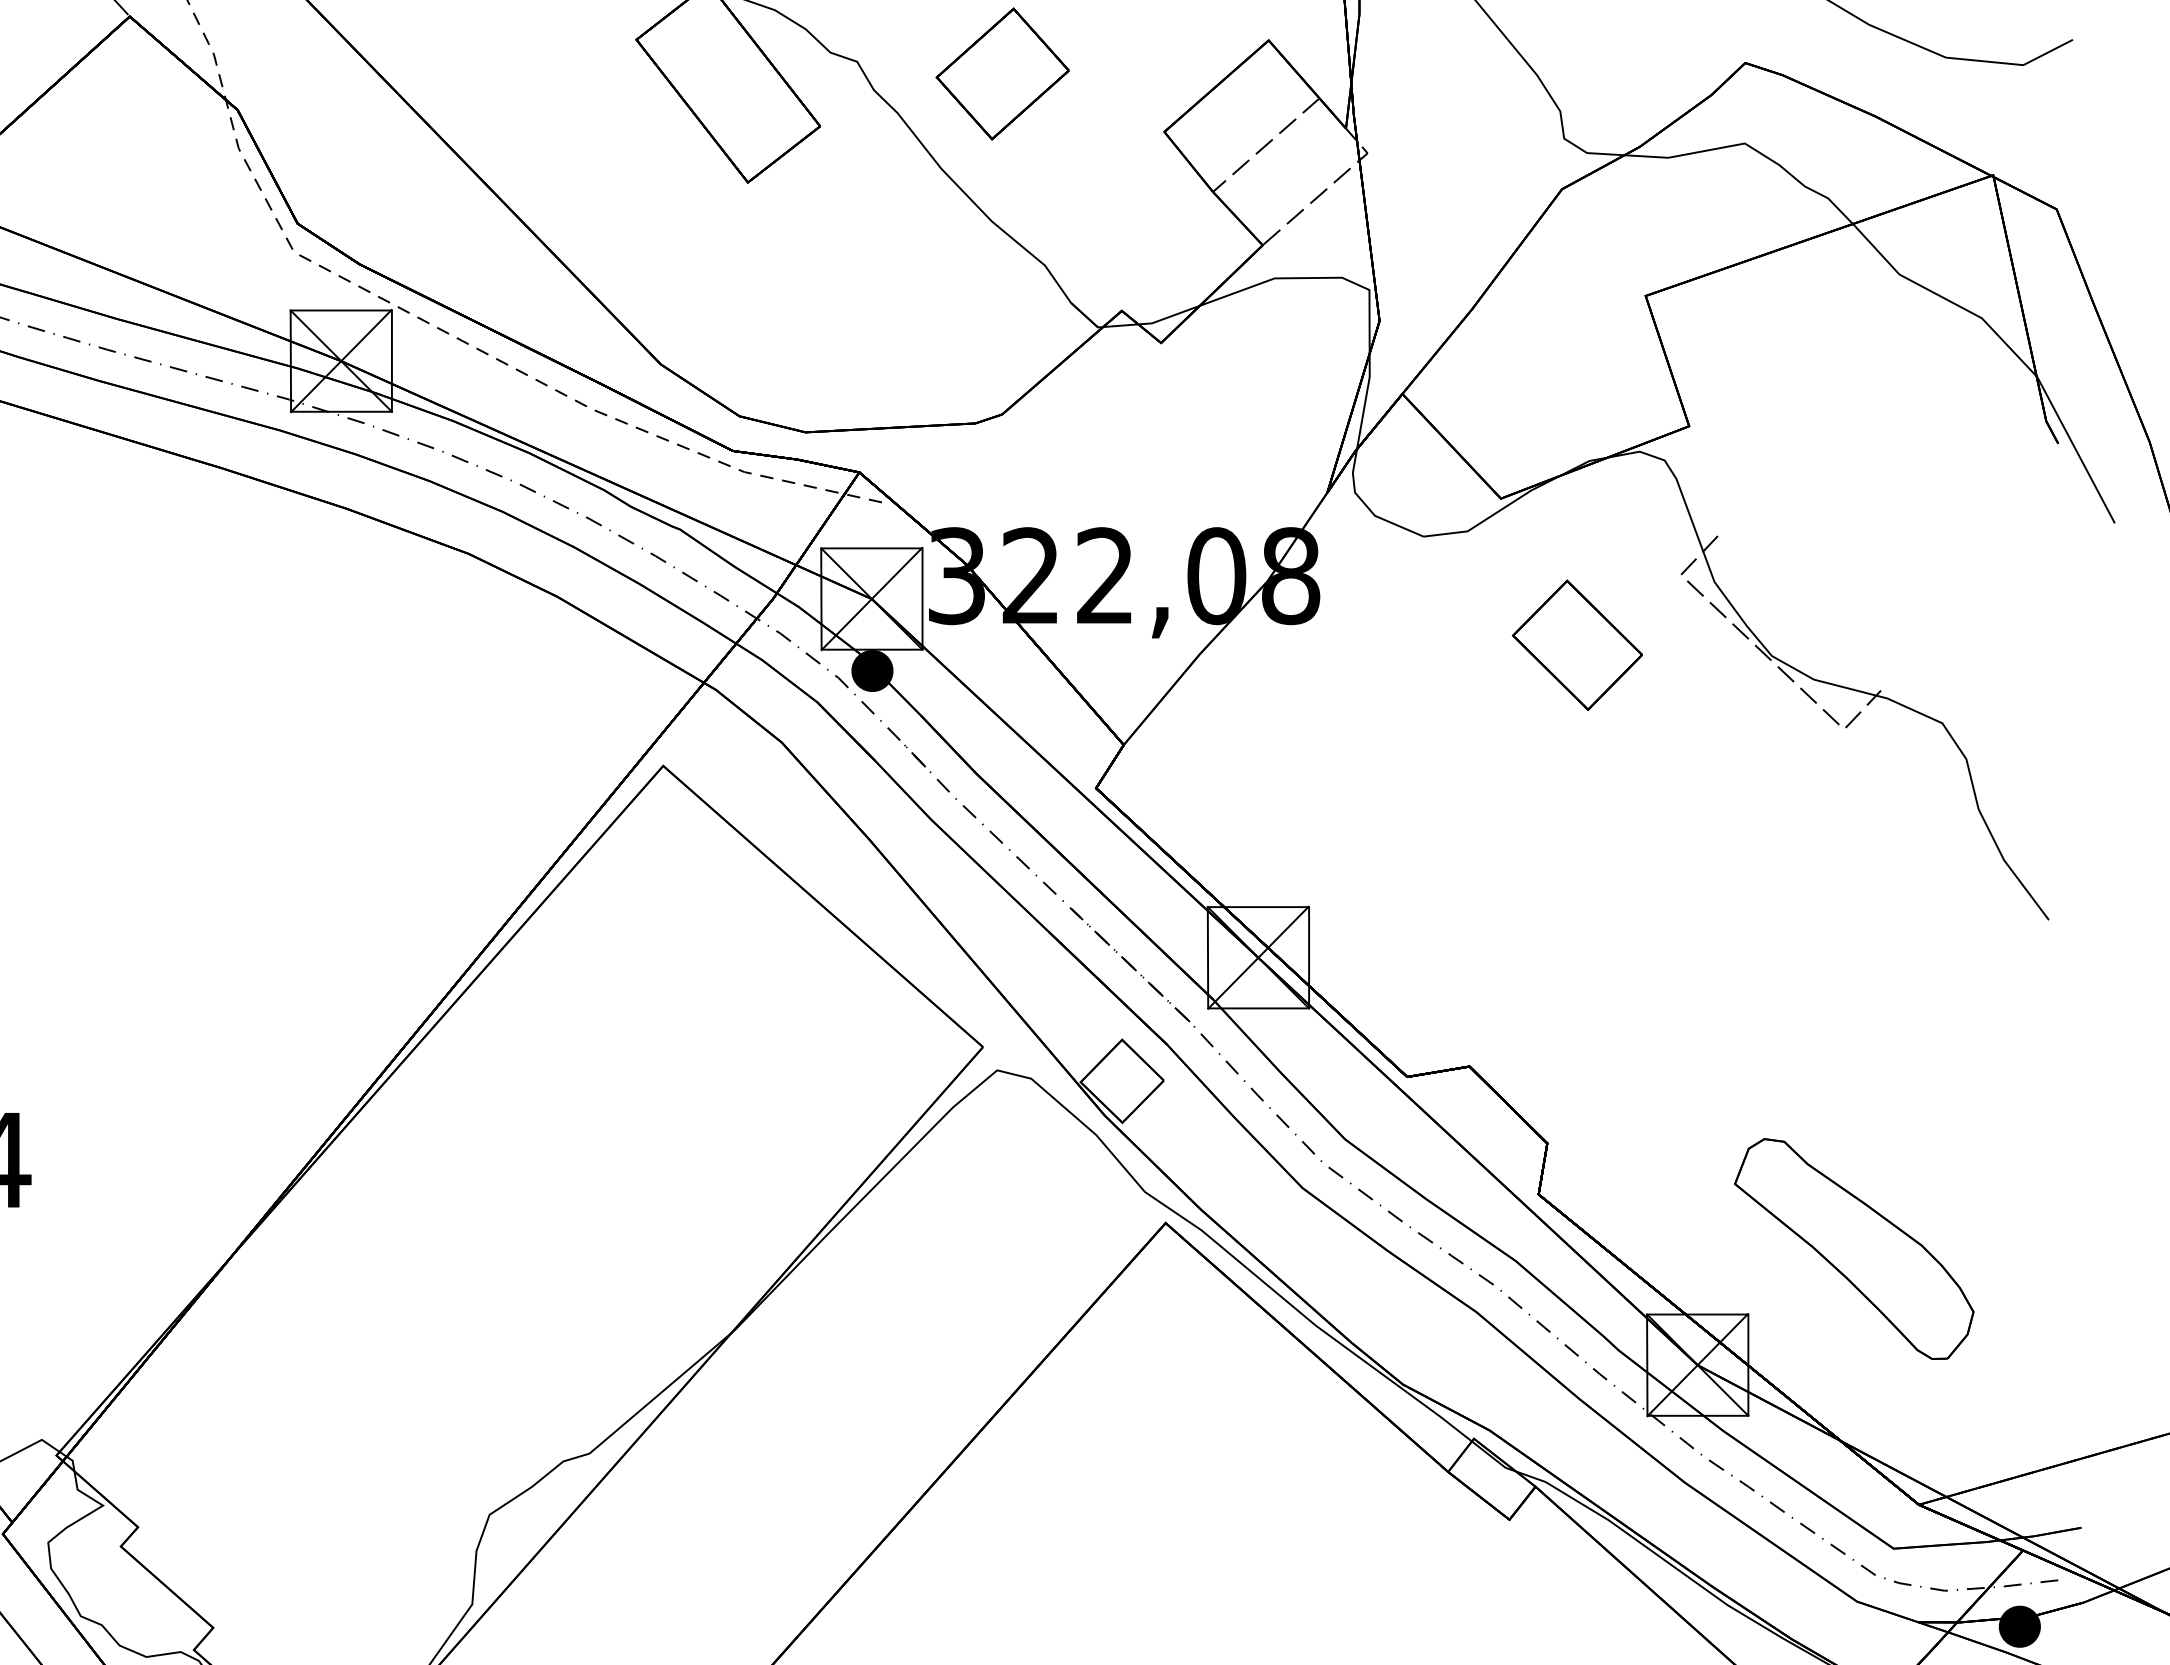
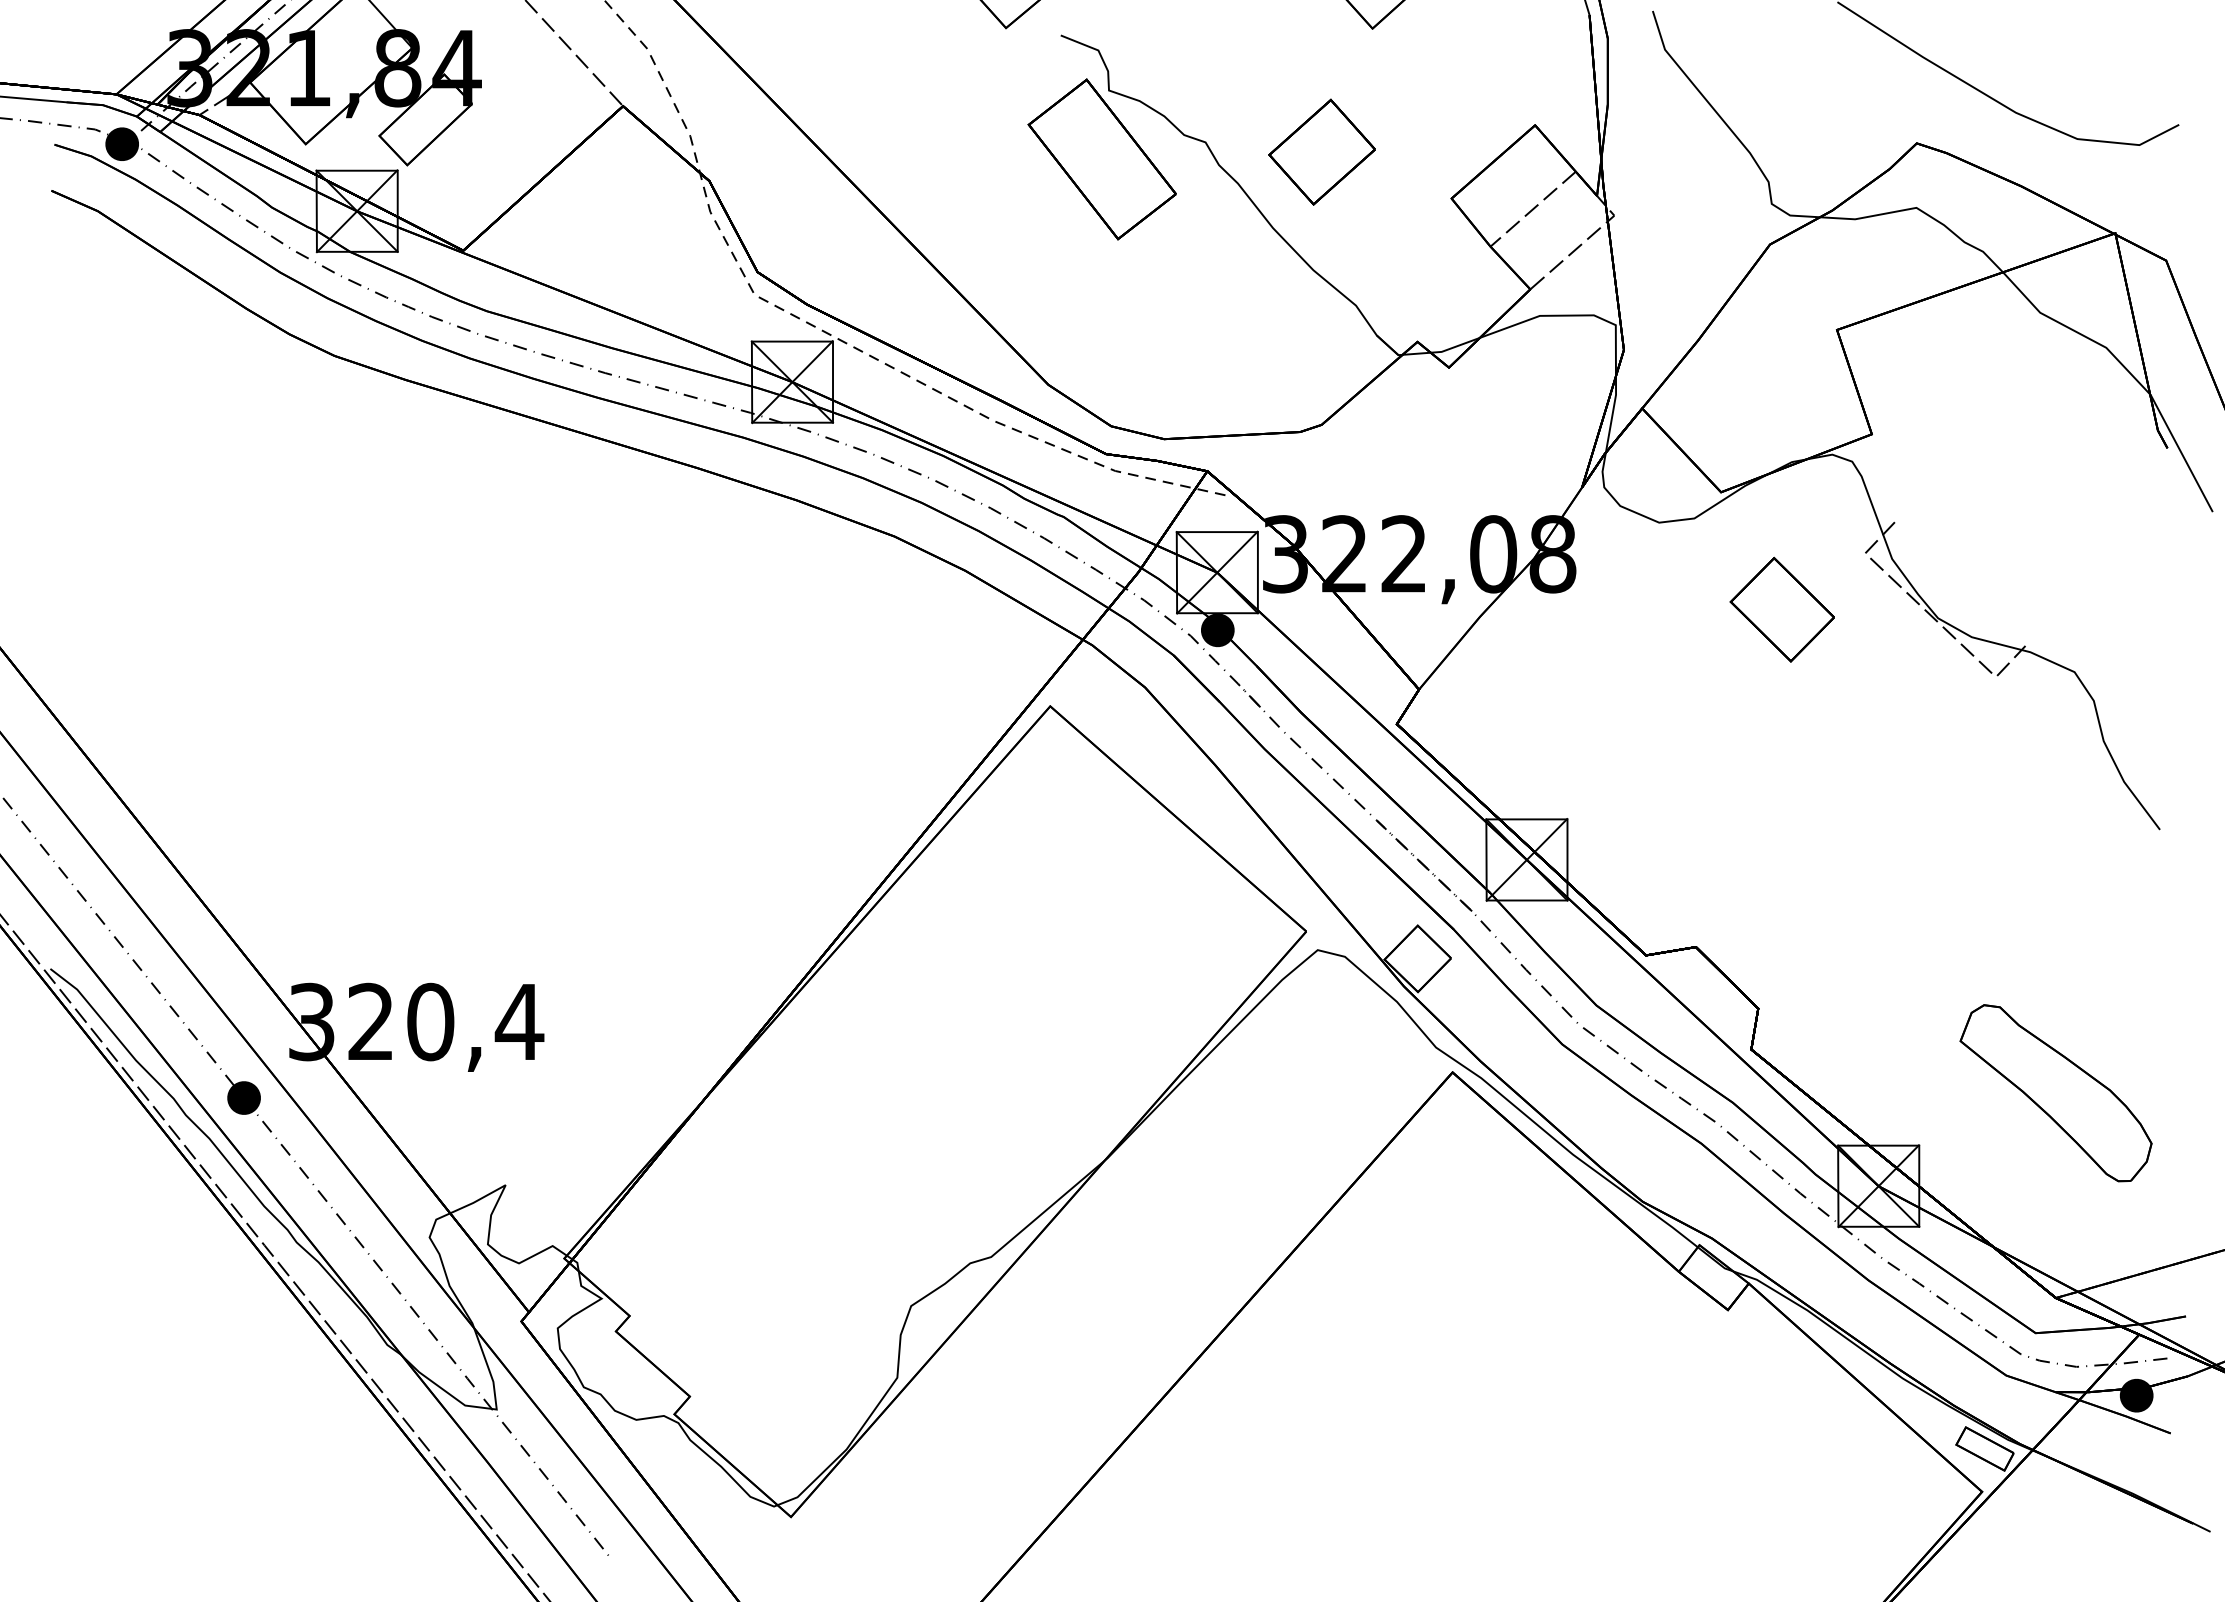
part: (1853, 1249) -> (2055, 1093), moved

